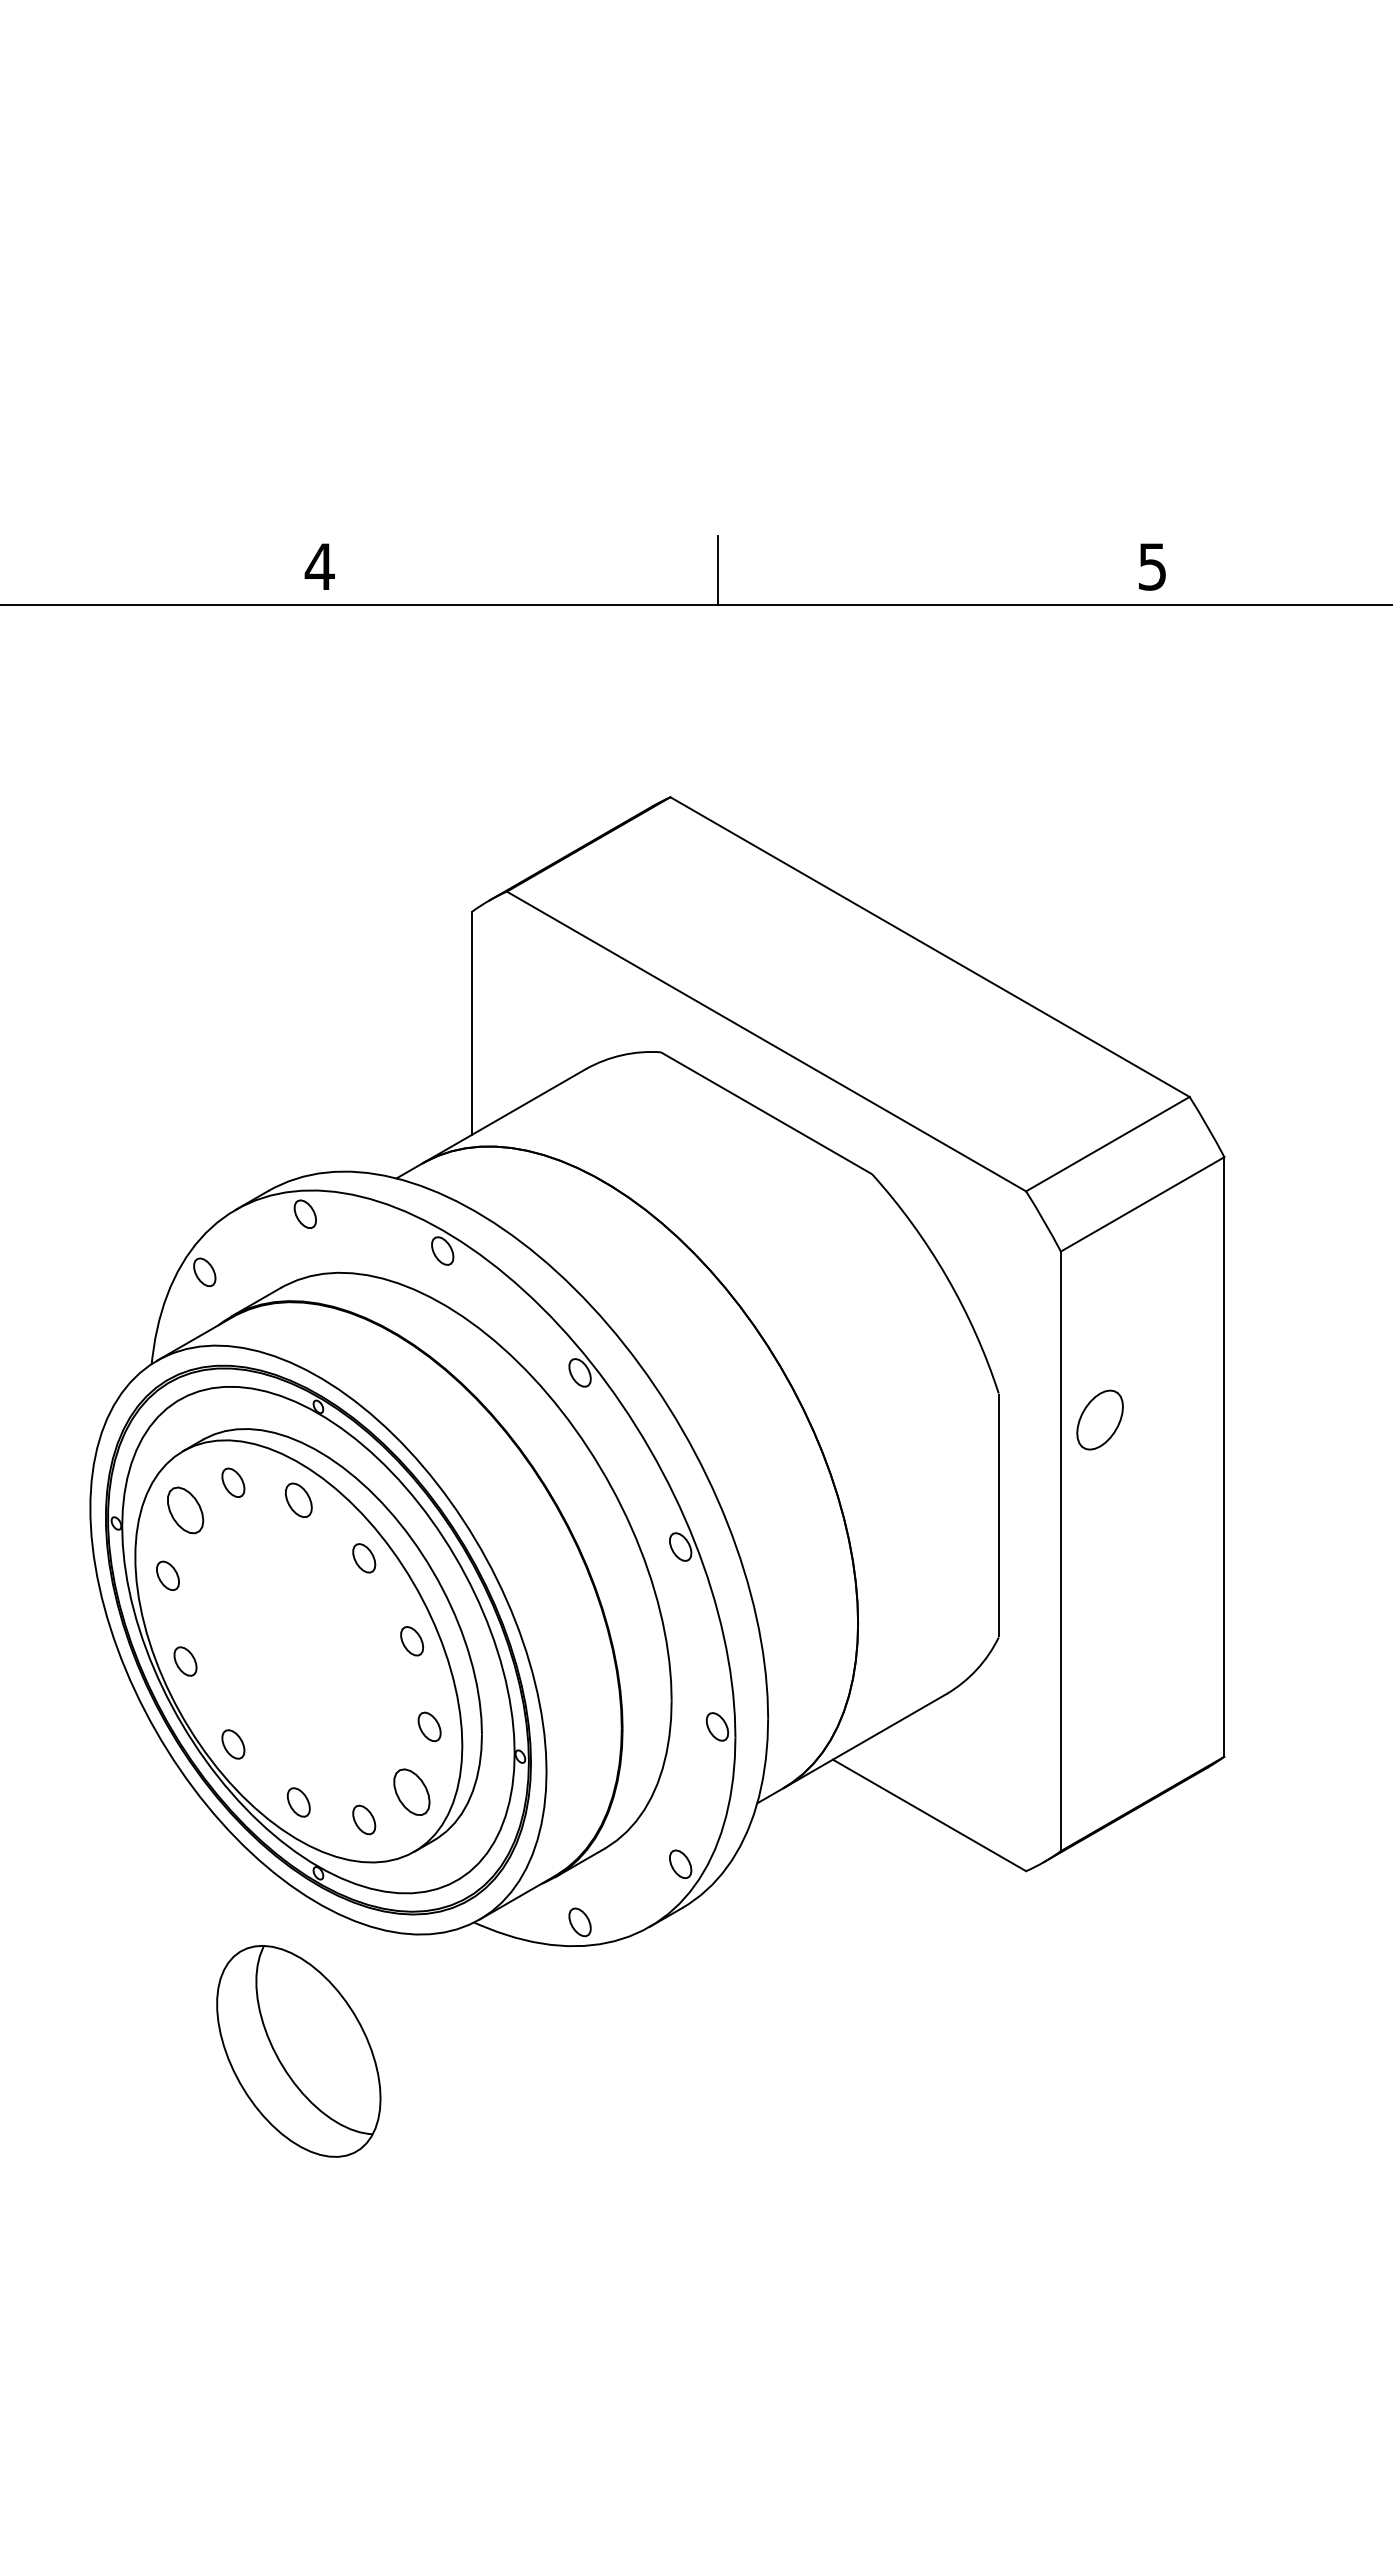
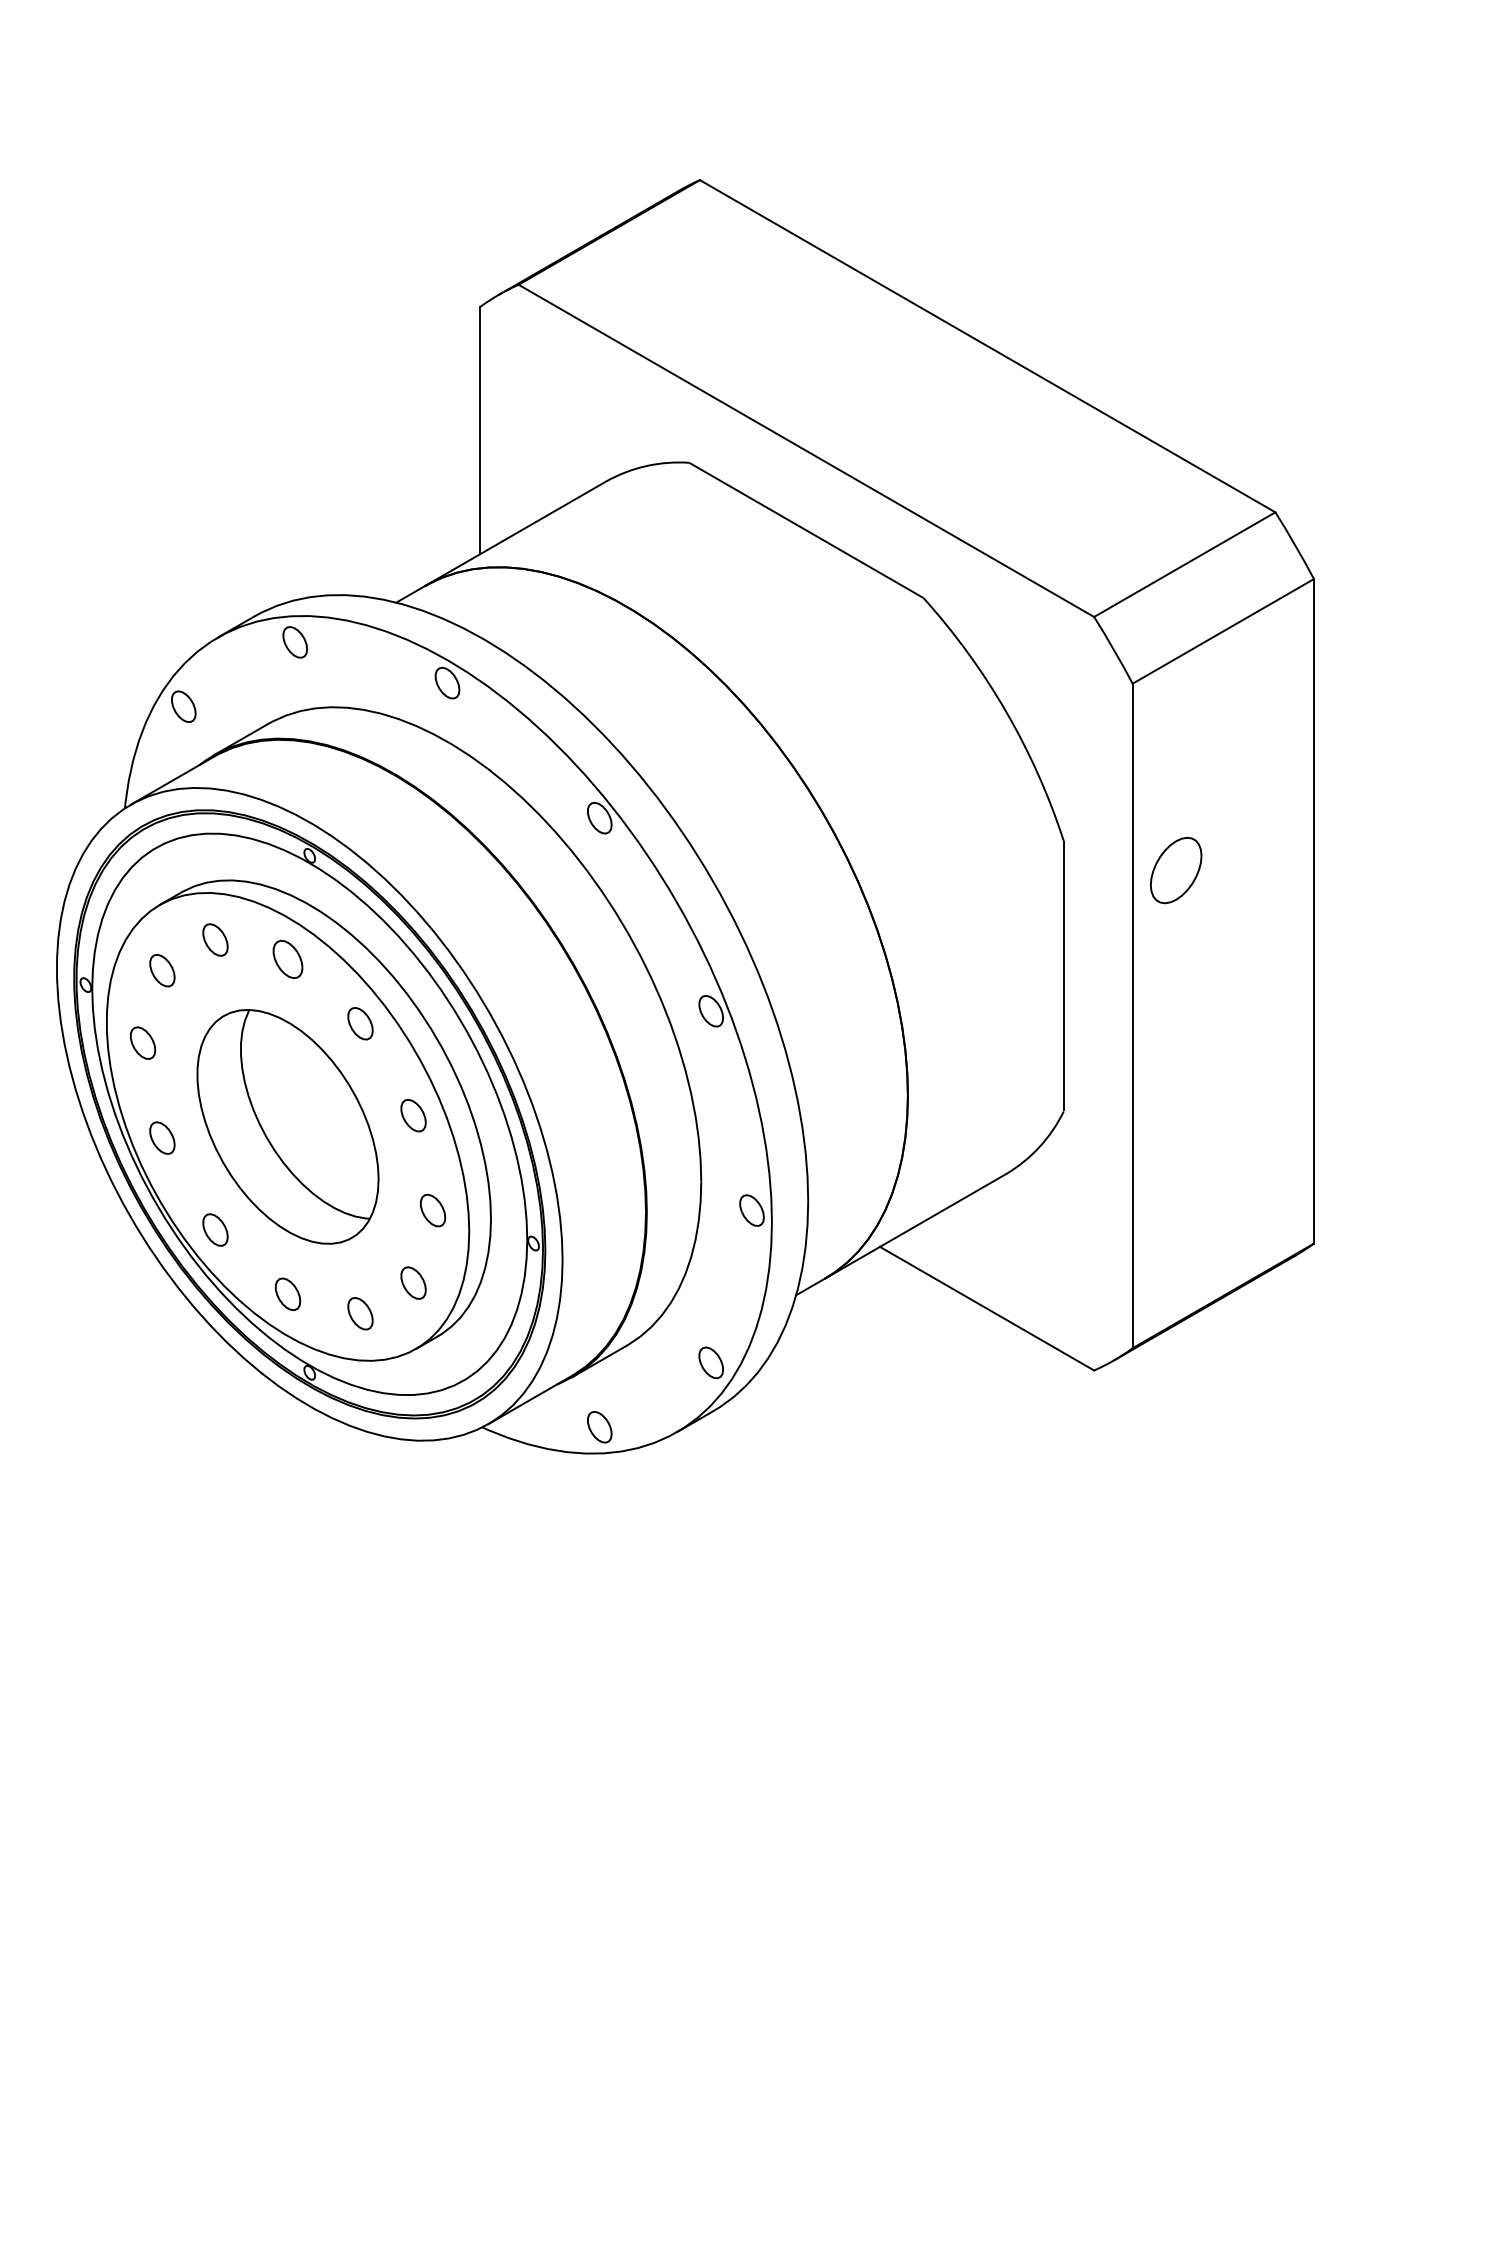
part: (185, 1510) -> (162, 970), size x0.62
part: (412, 1792) -> (413, 1283), size x0.62
part: (298, 2051) -> (287, 1126), moved

